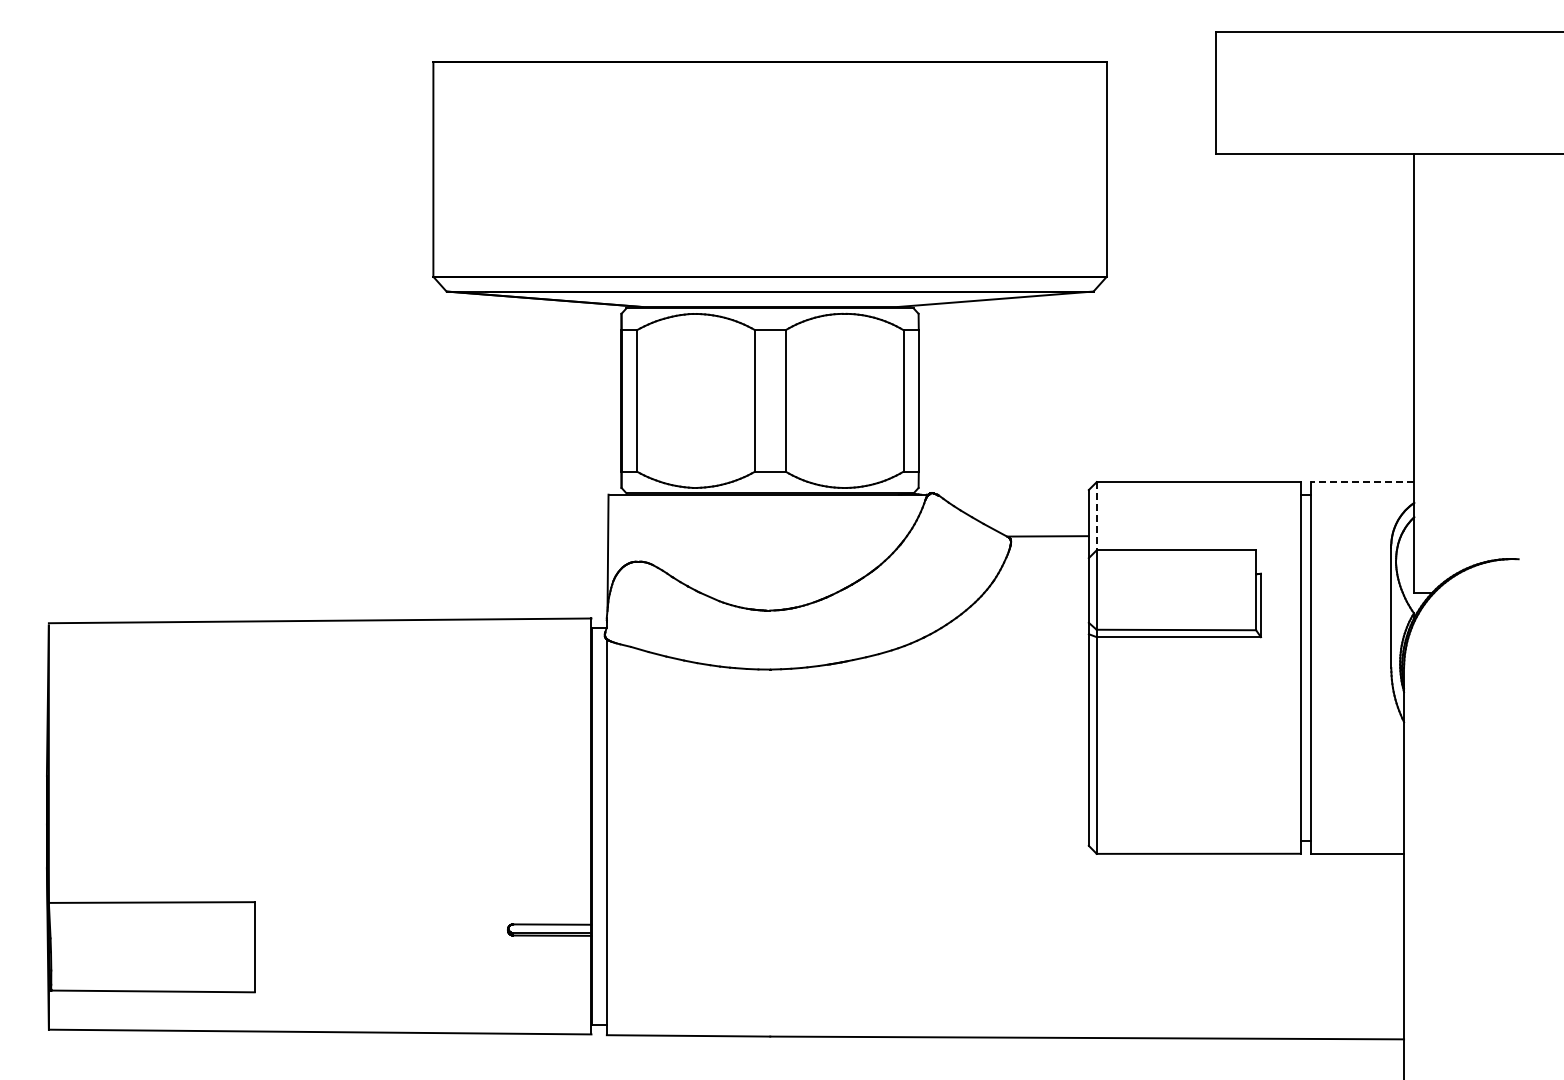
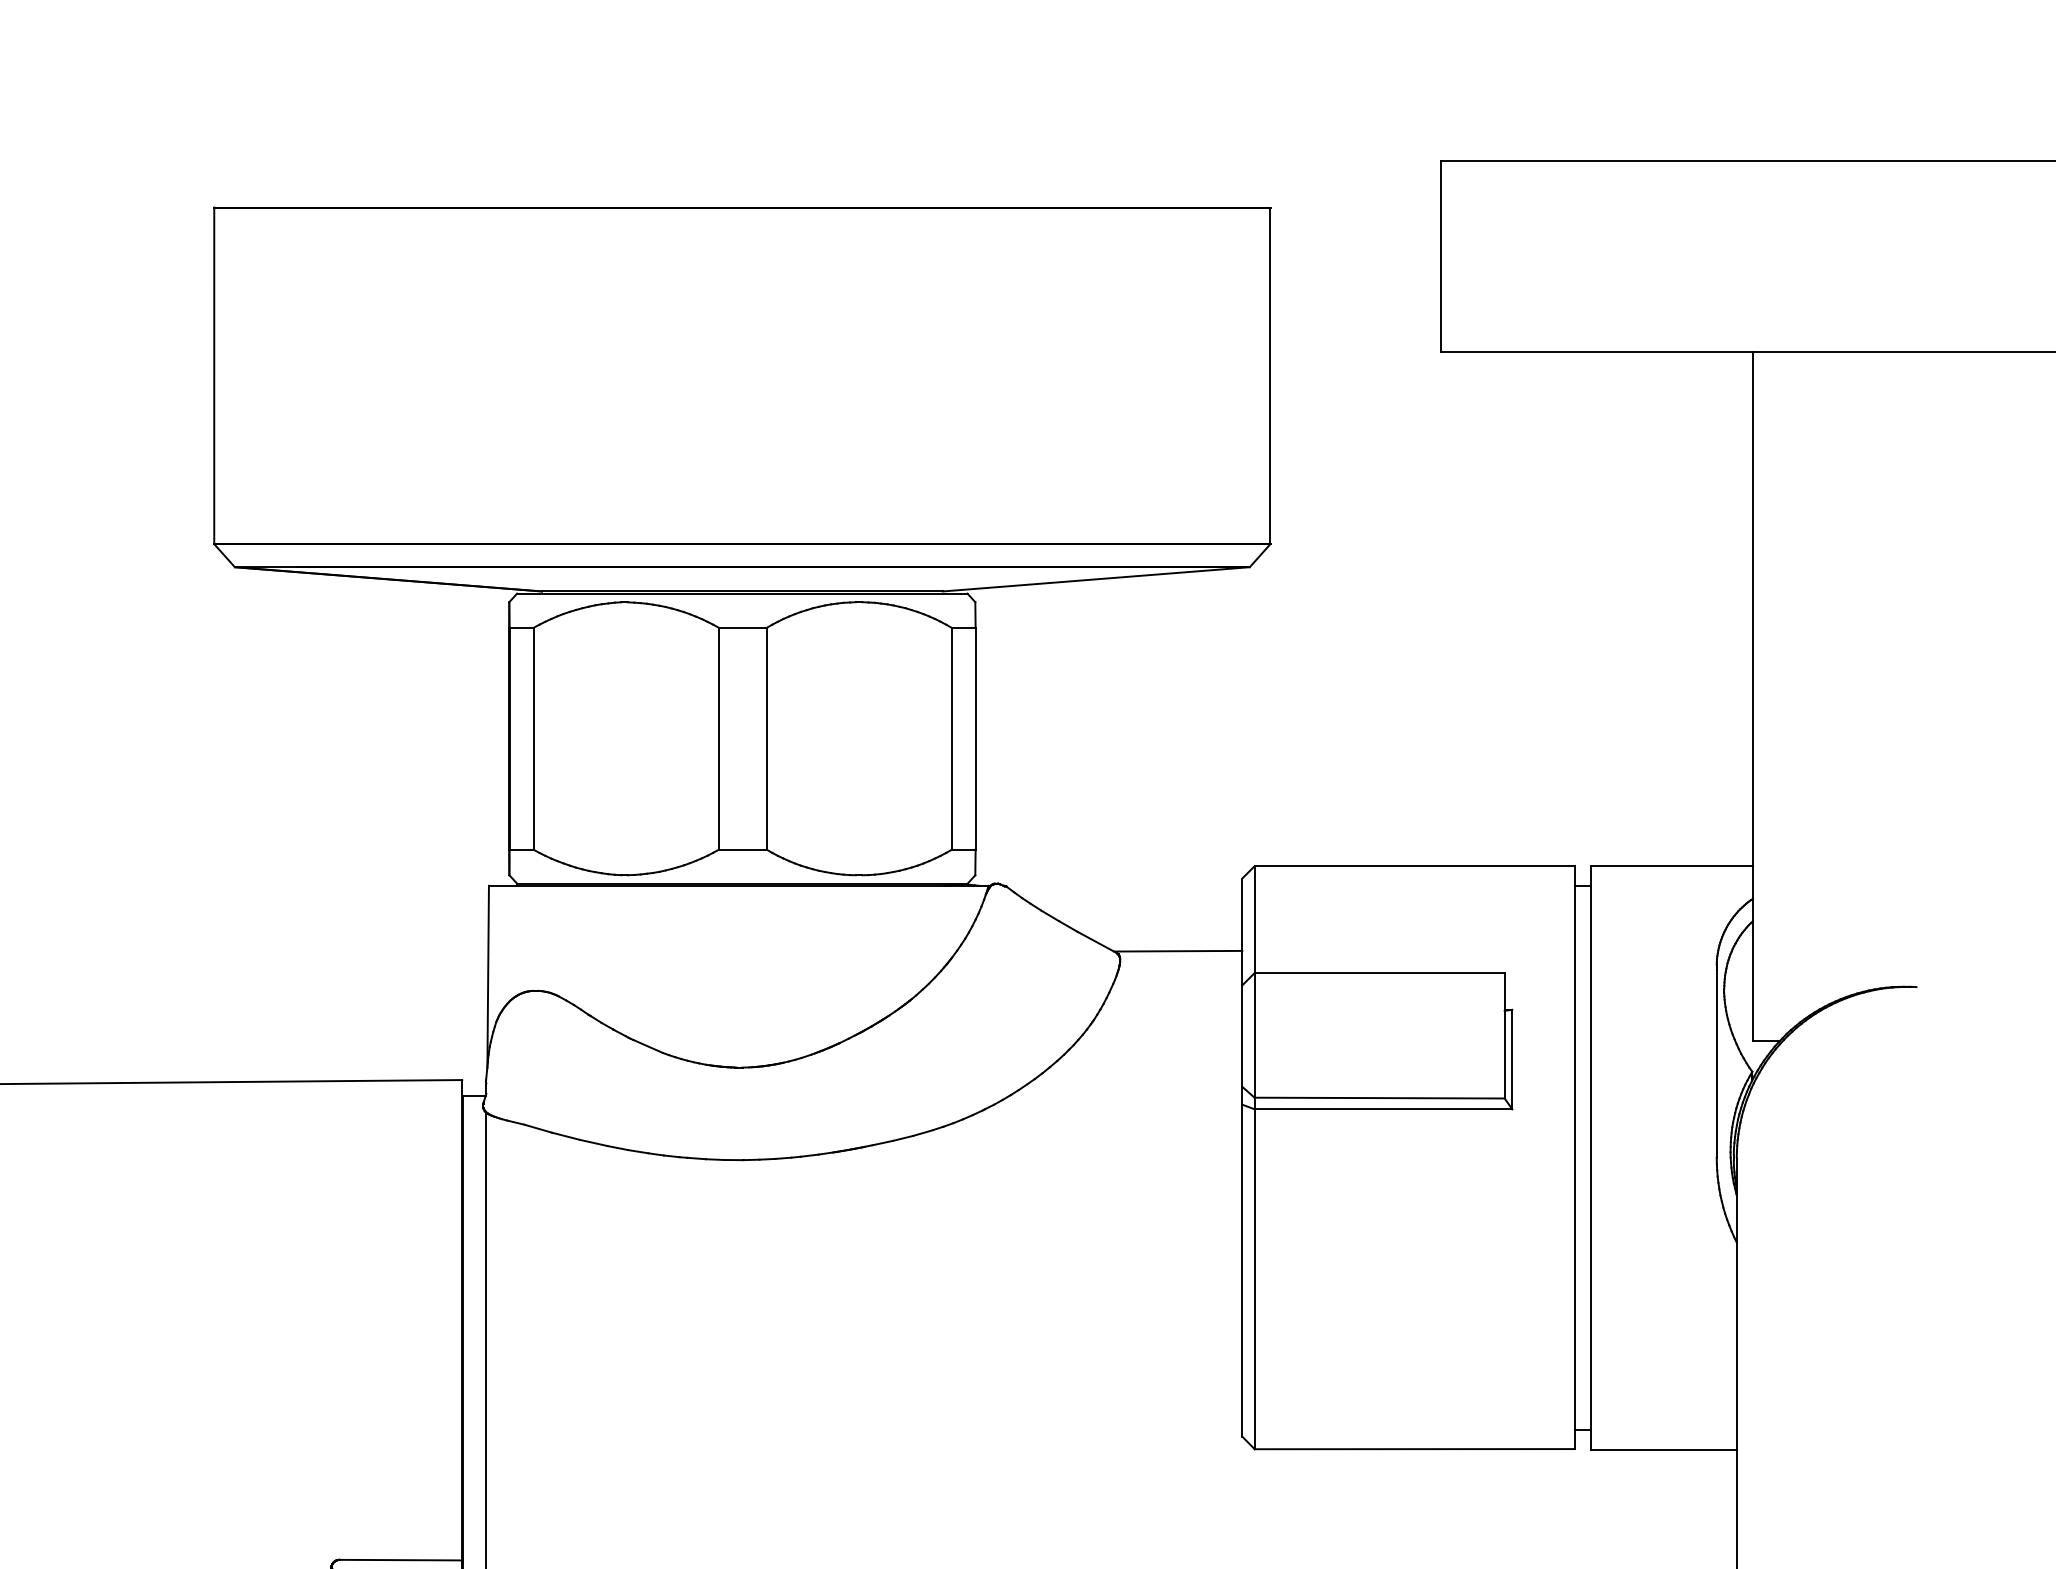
line: (1362, 481) -> (1671, 865), dashed -> solid
line: (1096, 516) -> (1254, 920), dashed -> solid

